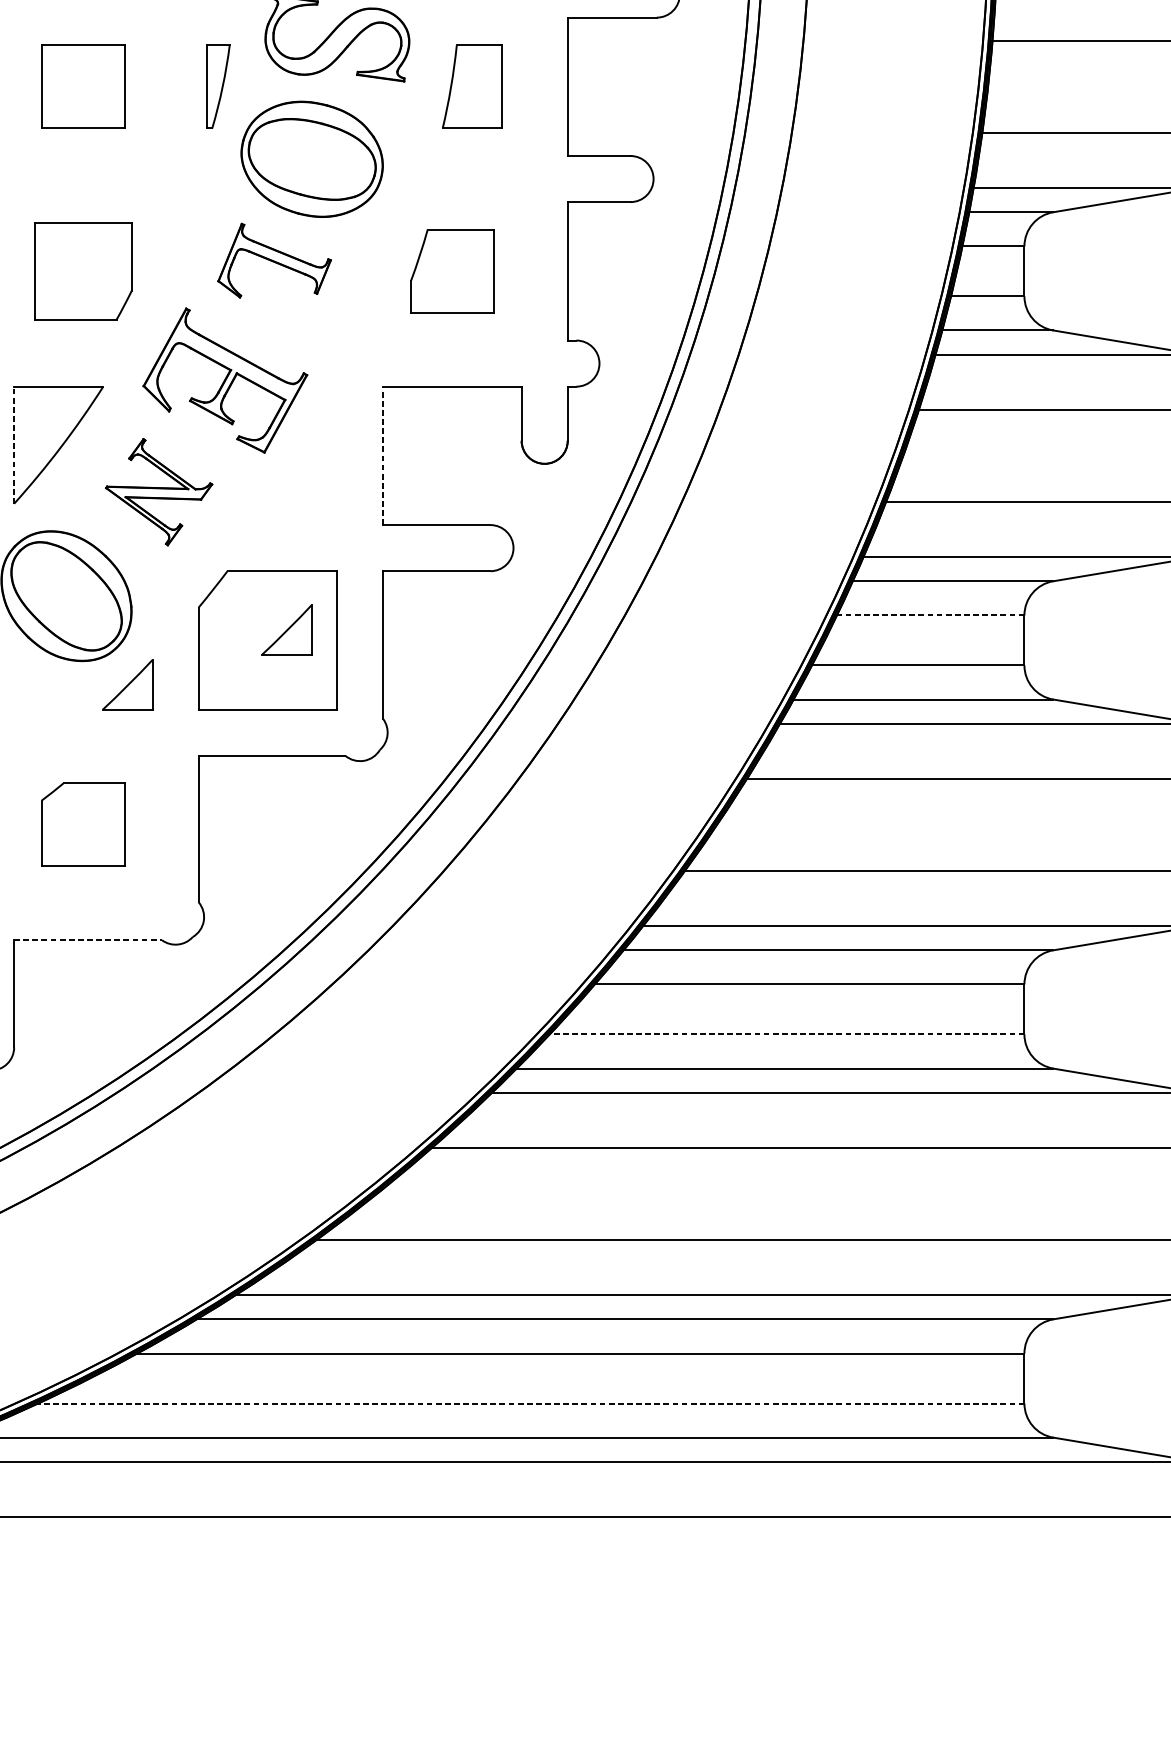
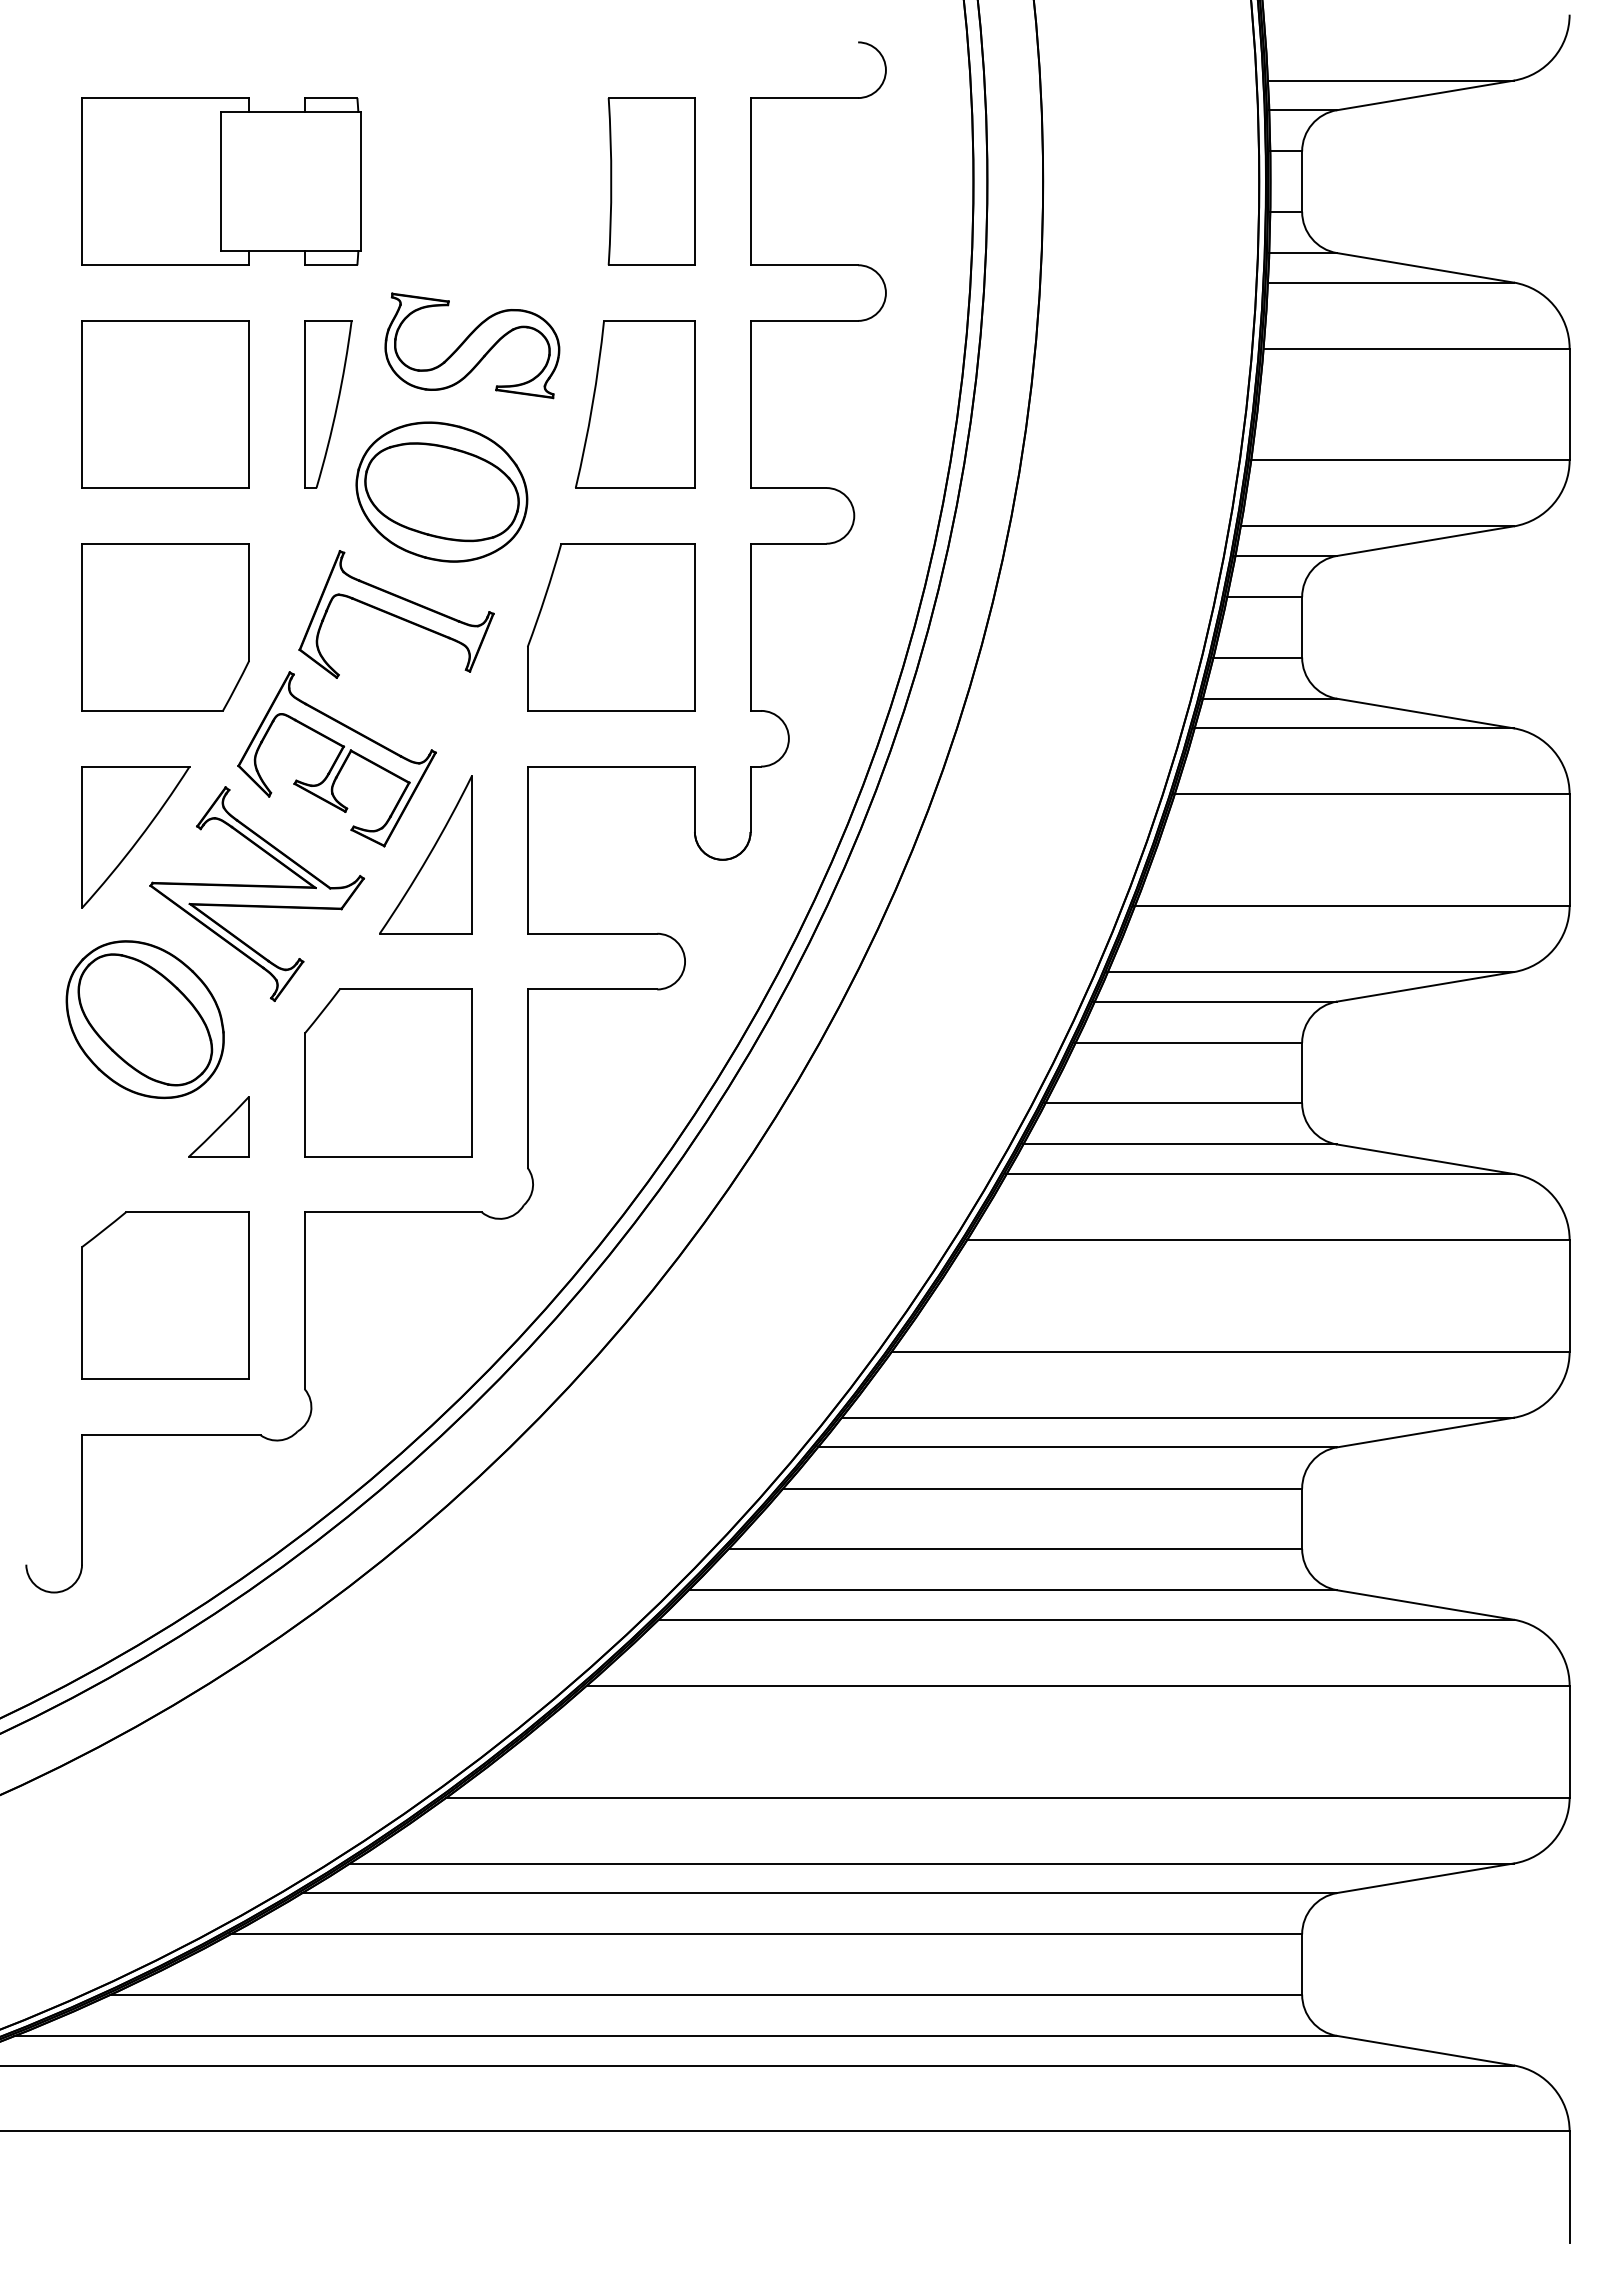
part: (83, 86) -> (165, 404), size x1.67
part: (218, 86) -> (328, 404), size x1.67
part: (472, 86) -> (635, 404), size x1.67
part: (274, 260) -> (396, 614), size x1.43
part: (83, 271) -> (165, 627), size x1.43
part: (452, 271) -> (611, 627), size x1.67
line: (14, 445) -> (82, 837), dashed -> solid
line: (383, 456) -> (527, 850), dashed -> solid
part: (298, 459) -> (425, 854), added
part: (158, 491) -> (256, 893), size x1.67
line: (930, 615) -> (1188, 1042), dashed -> solid
part: (286, 630) -> (410, 1060), removed
part: (83, 824) -> (165, 1295), size x1.67
line: (88, 940) -> (171, 1435), dashed -> solid
line: (787, 1034) -> (1015, 1548), dashed -> solid
line: (530, 1403) -> (705, 1994), dashed -> solid

